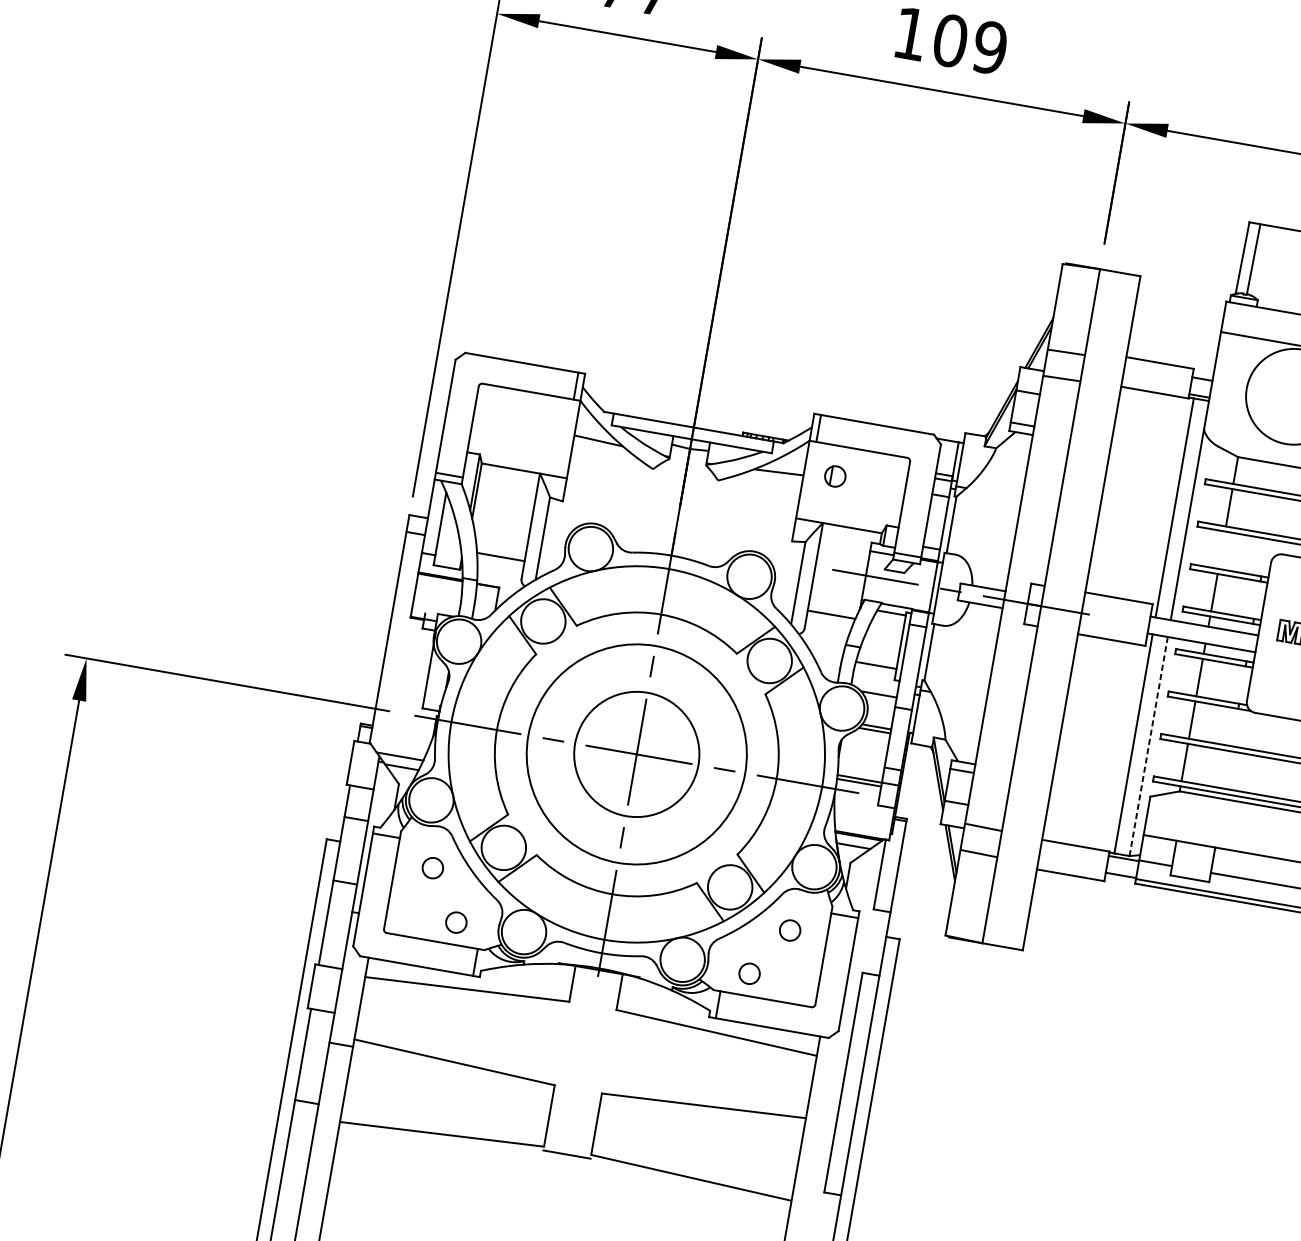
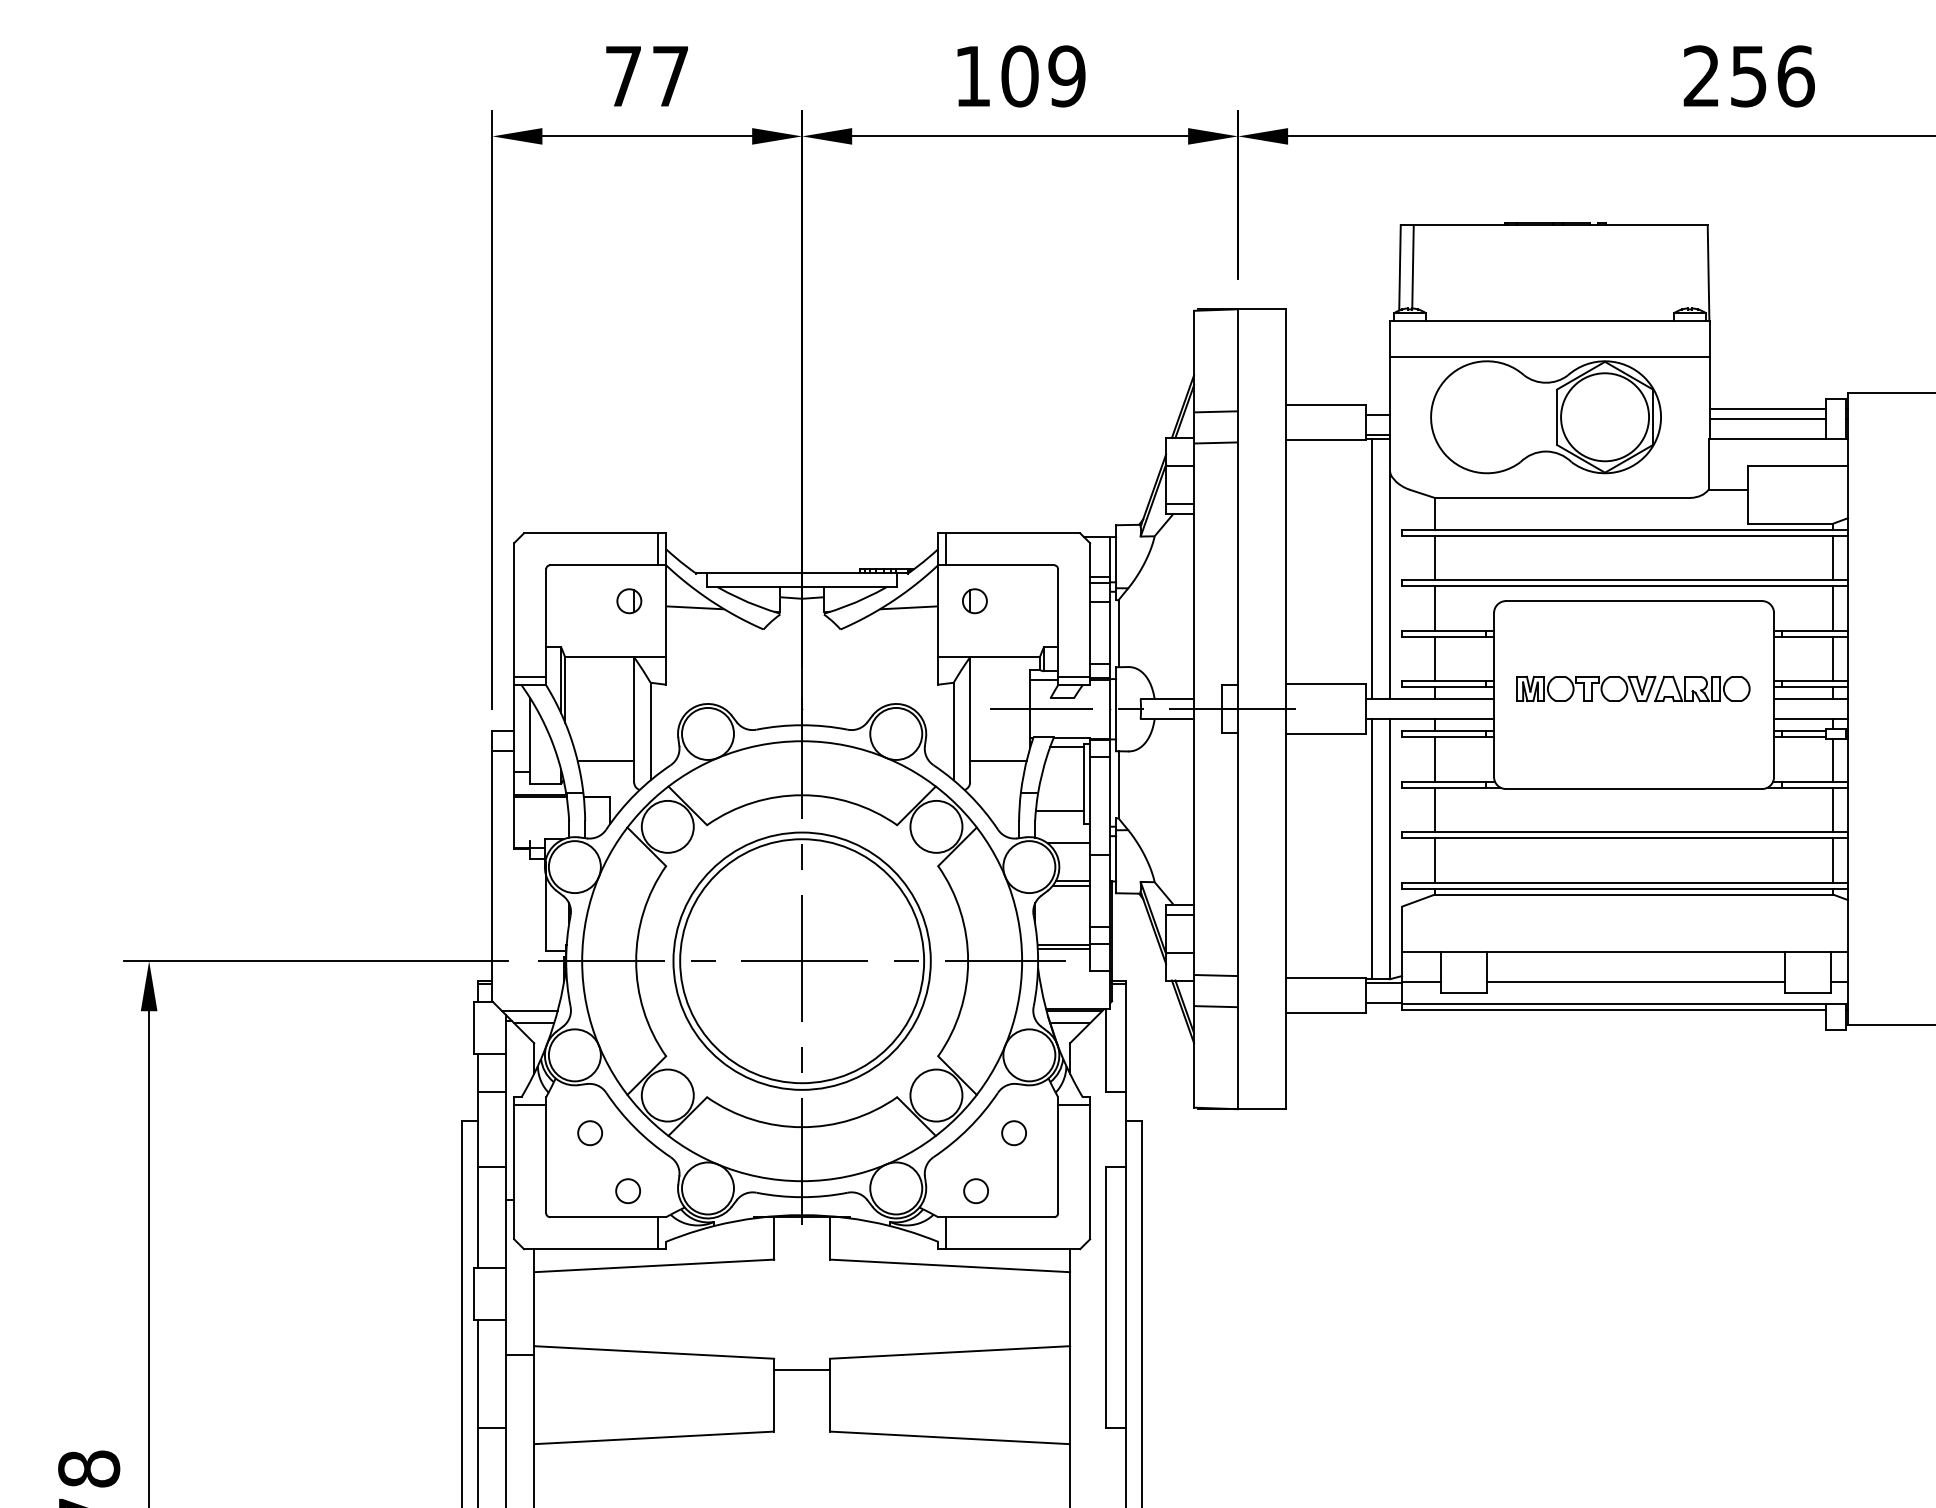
part: (544, 425) -> (629, 601), added
line: (1221, 550) -> (1434, 608), added
line: (1149, 746) -> (1390, 849), dashed -> solid
circle: (637, 754) -> (802, 961), size x1.67
line: (567, 1154) -> (802, 1370), moved

